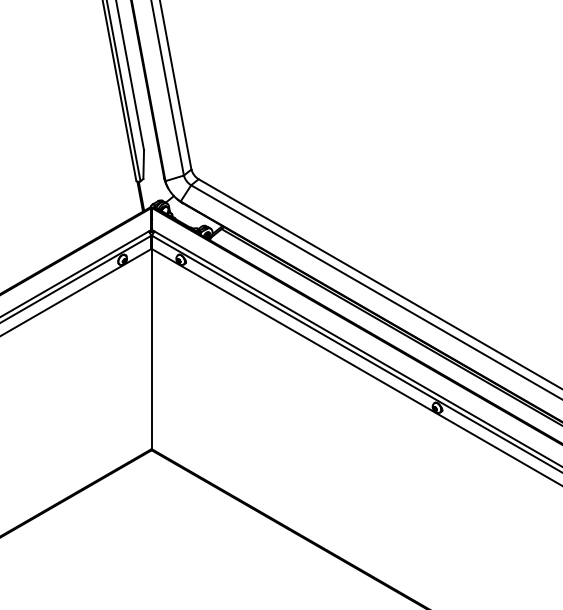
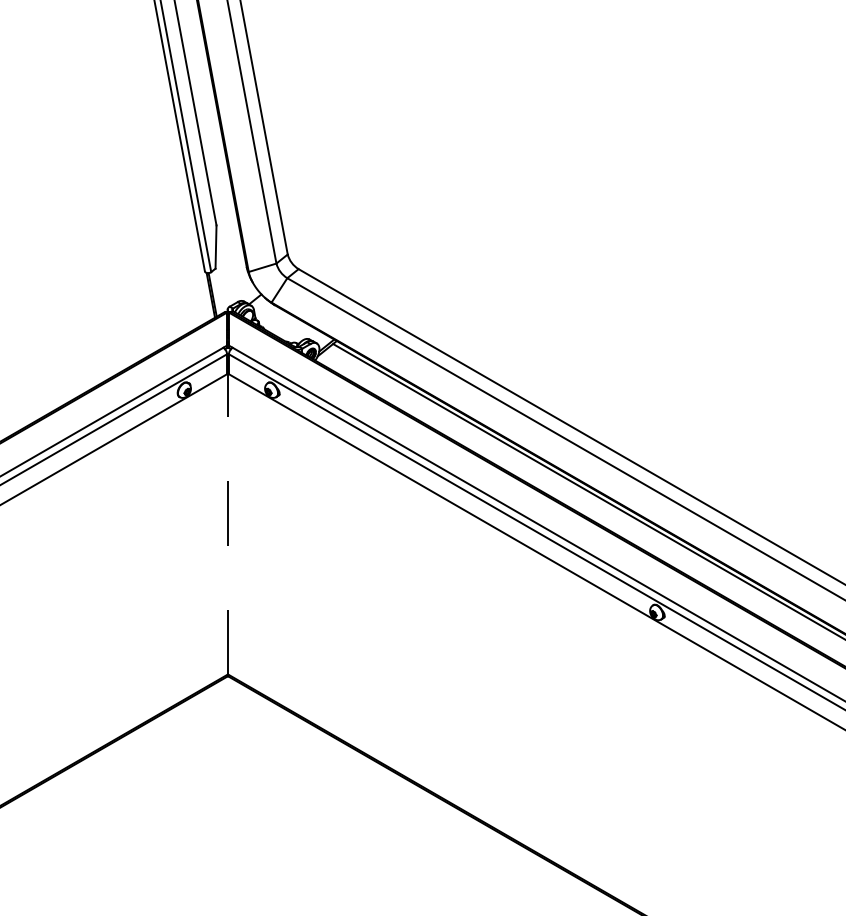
line: (151, 342) -> (227, 514), solid -> dashed

